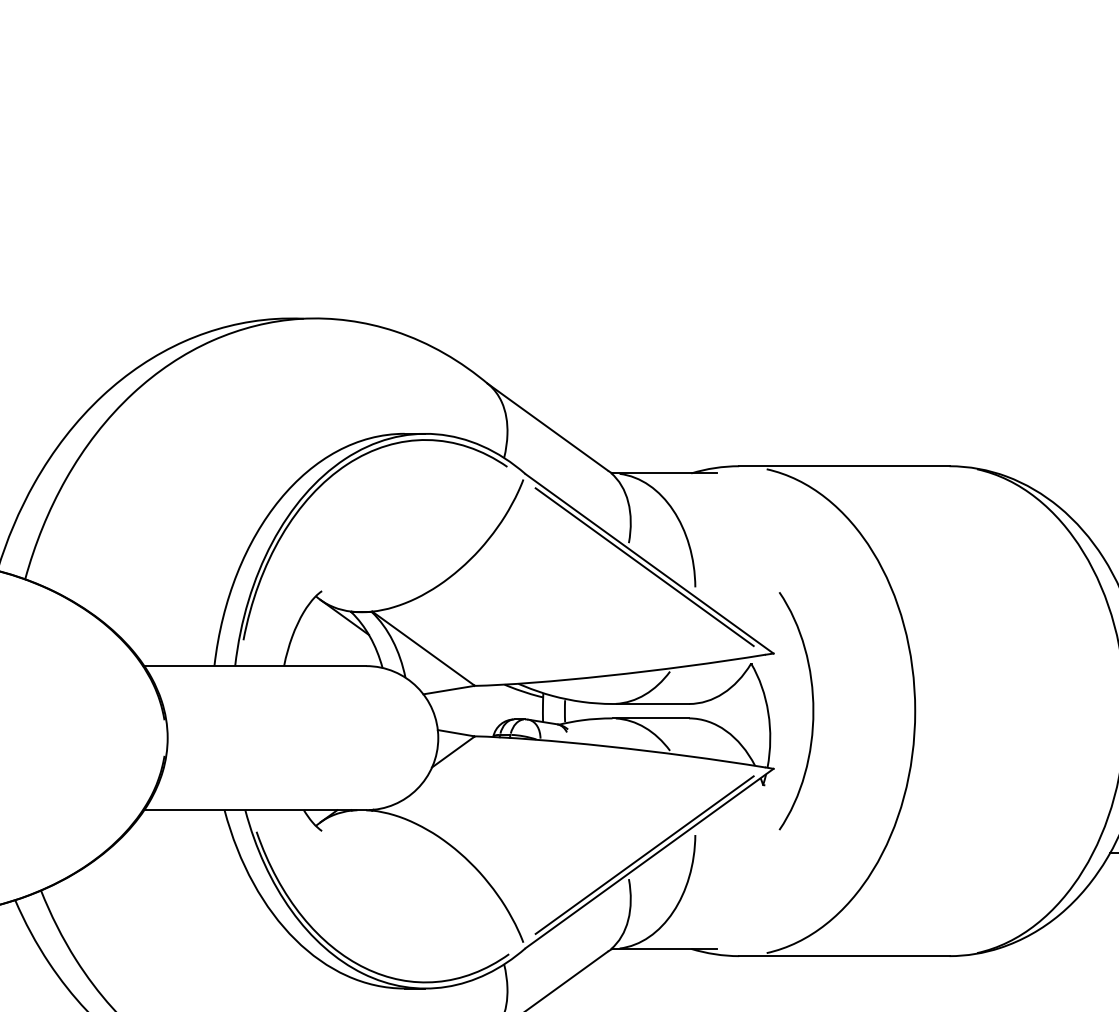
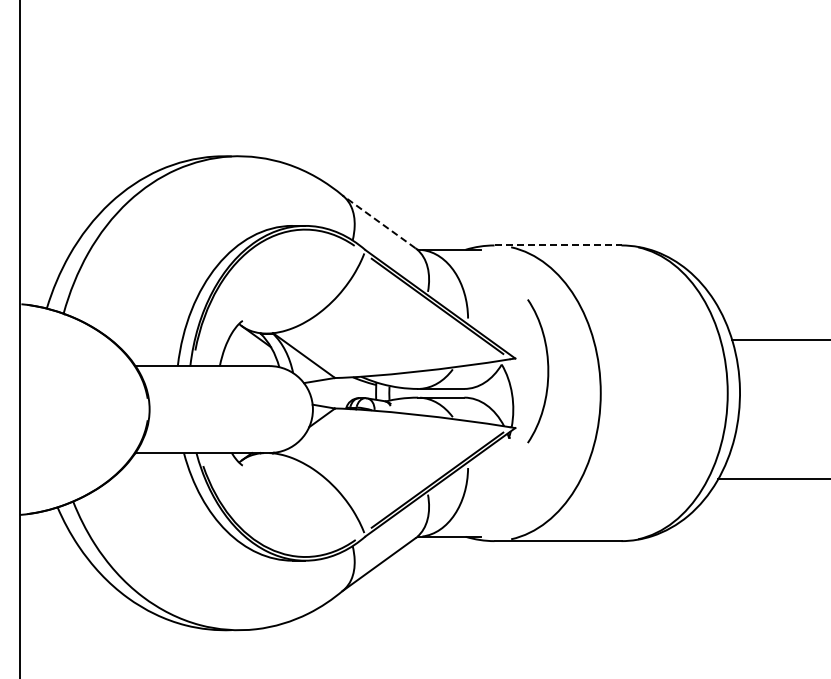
line: (548, 426) -> (379, 221), solid -> dashed
line: (845, 466) -> (558, 245), solid -> dashed
curve: (812, 711) -> (547, 371), moved

